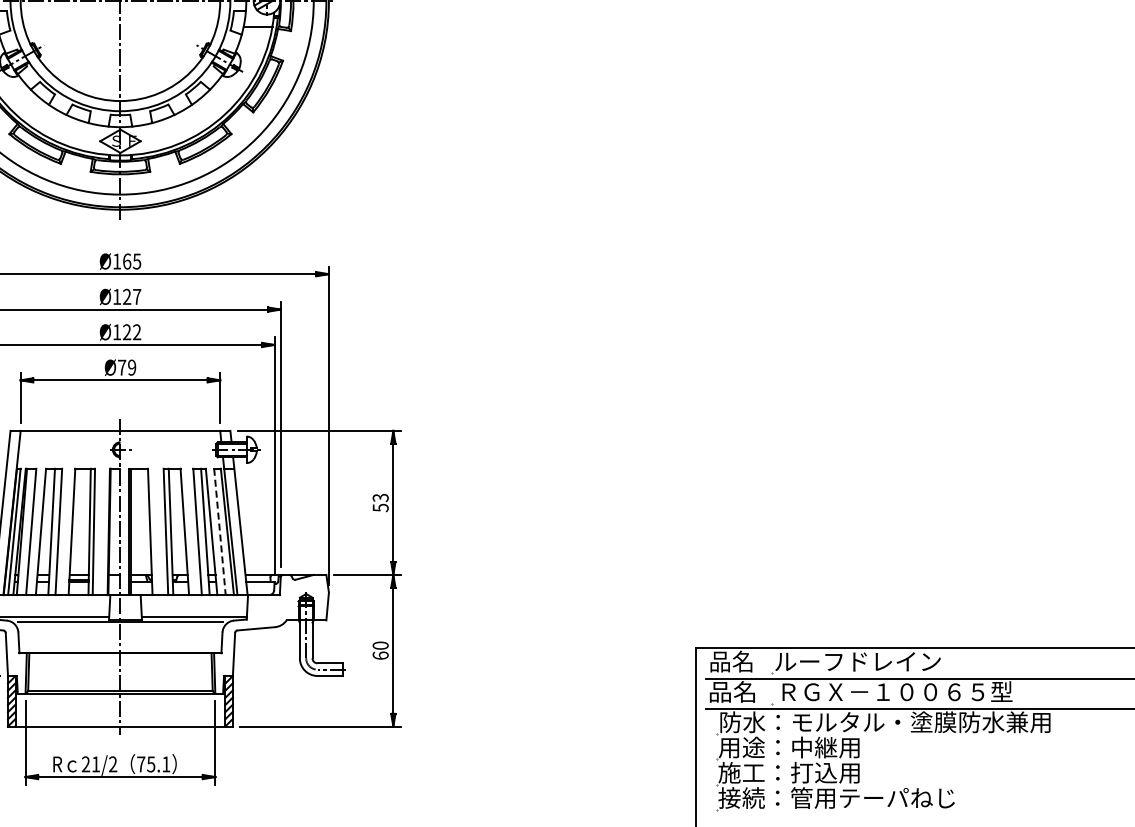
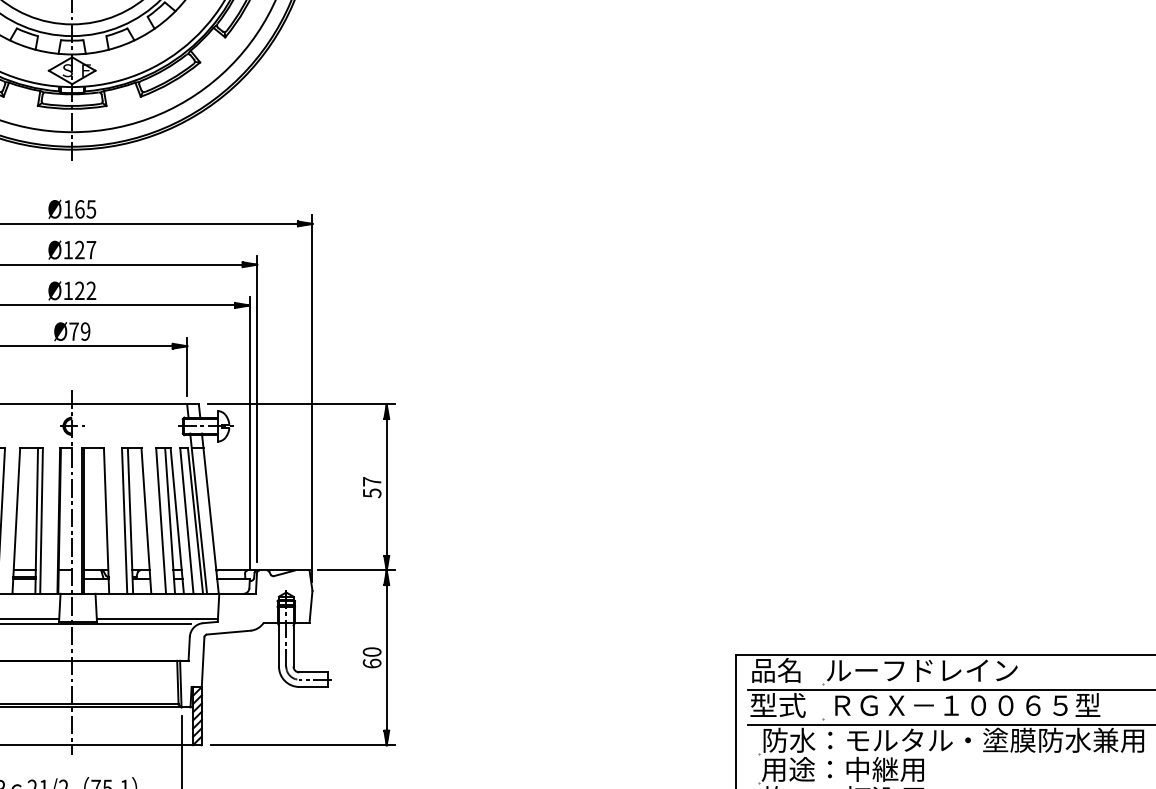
text: (380, 497) -> (371, 481), 53 -> 57
line: (220, 532) -> (187, 521), dashed -> solid
text: (732, 691) -> (777, 704), 品名 -> 型式

